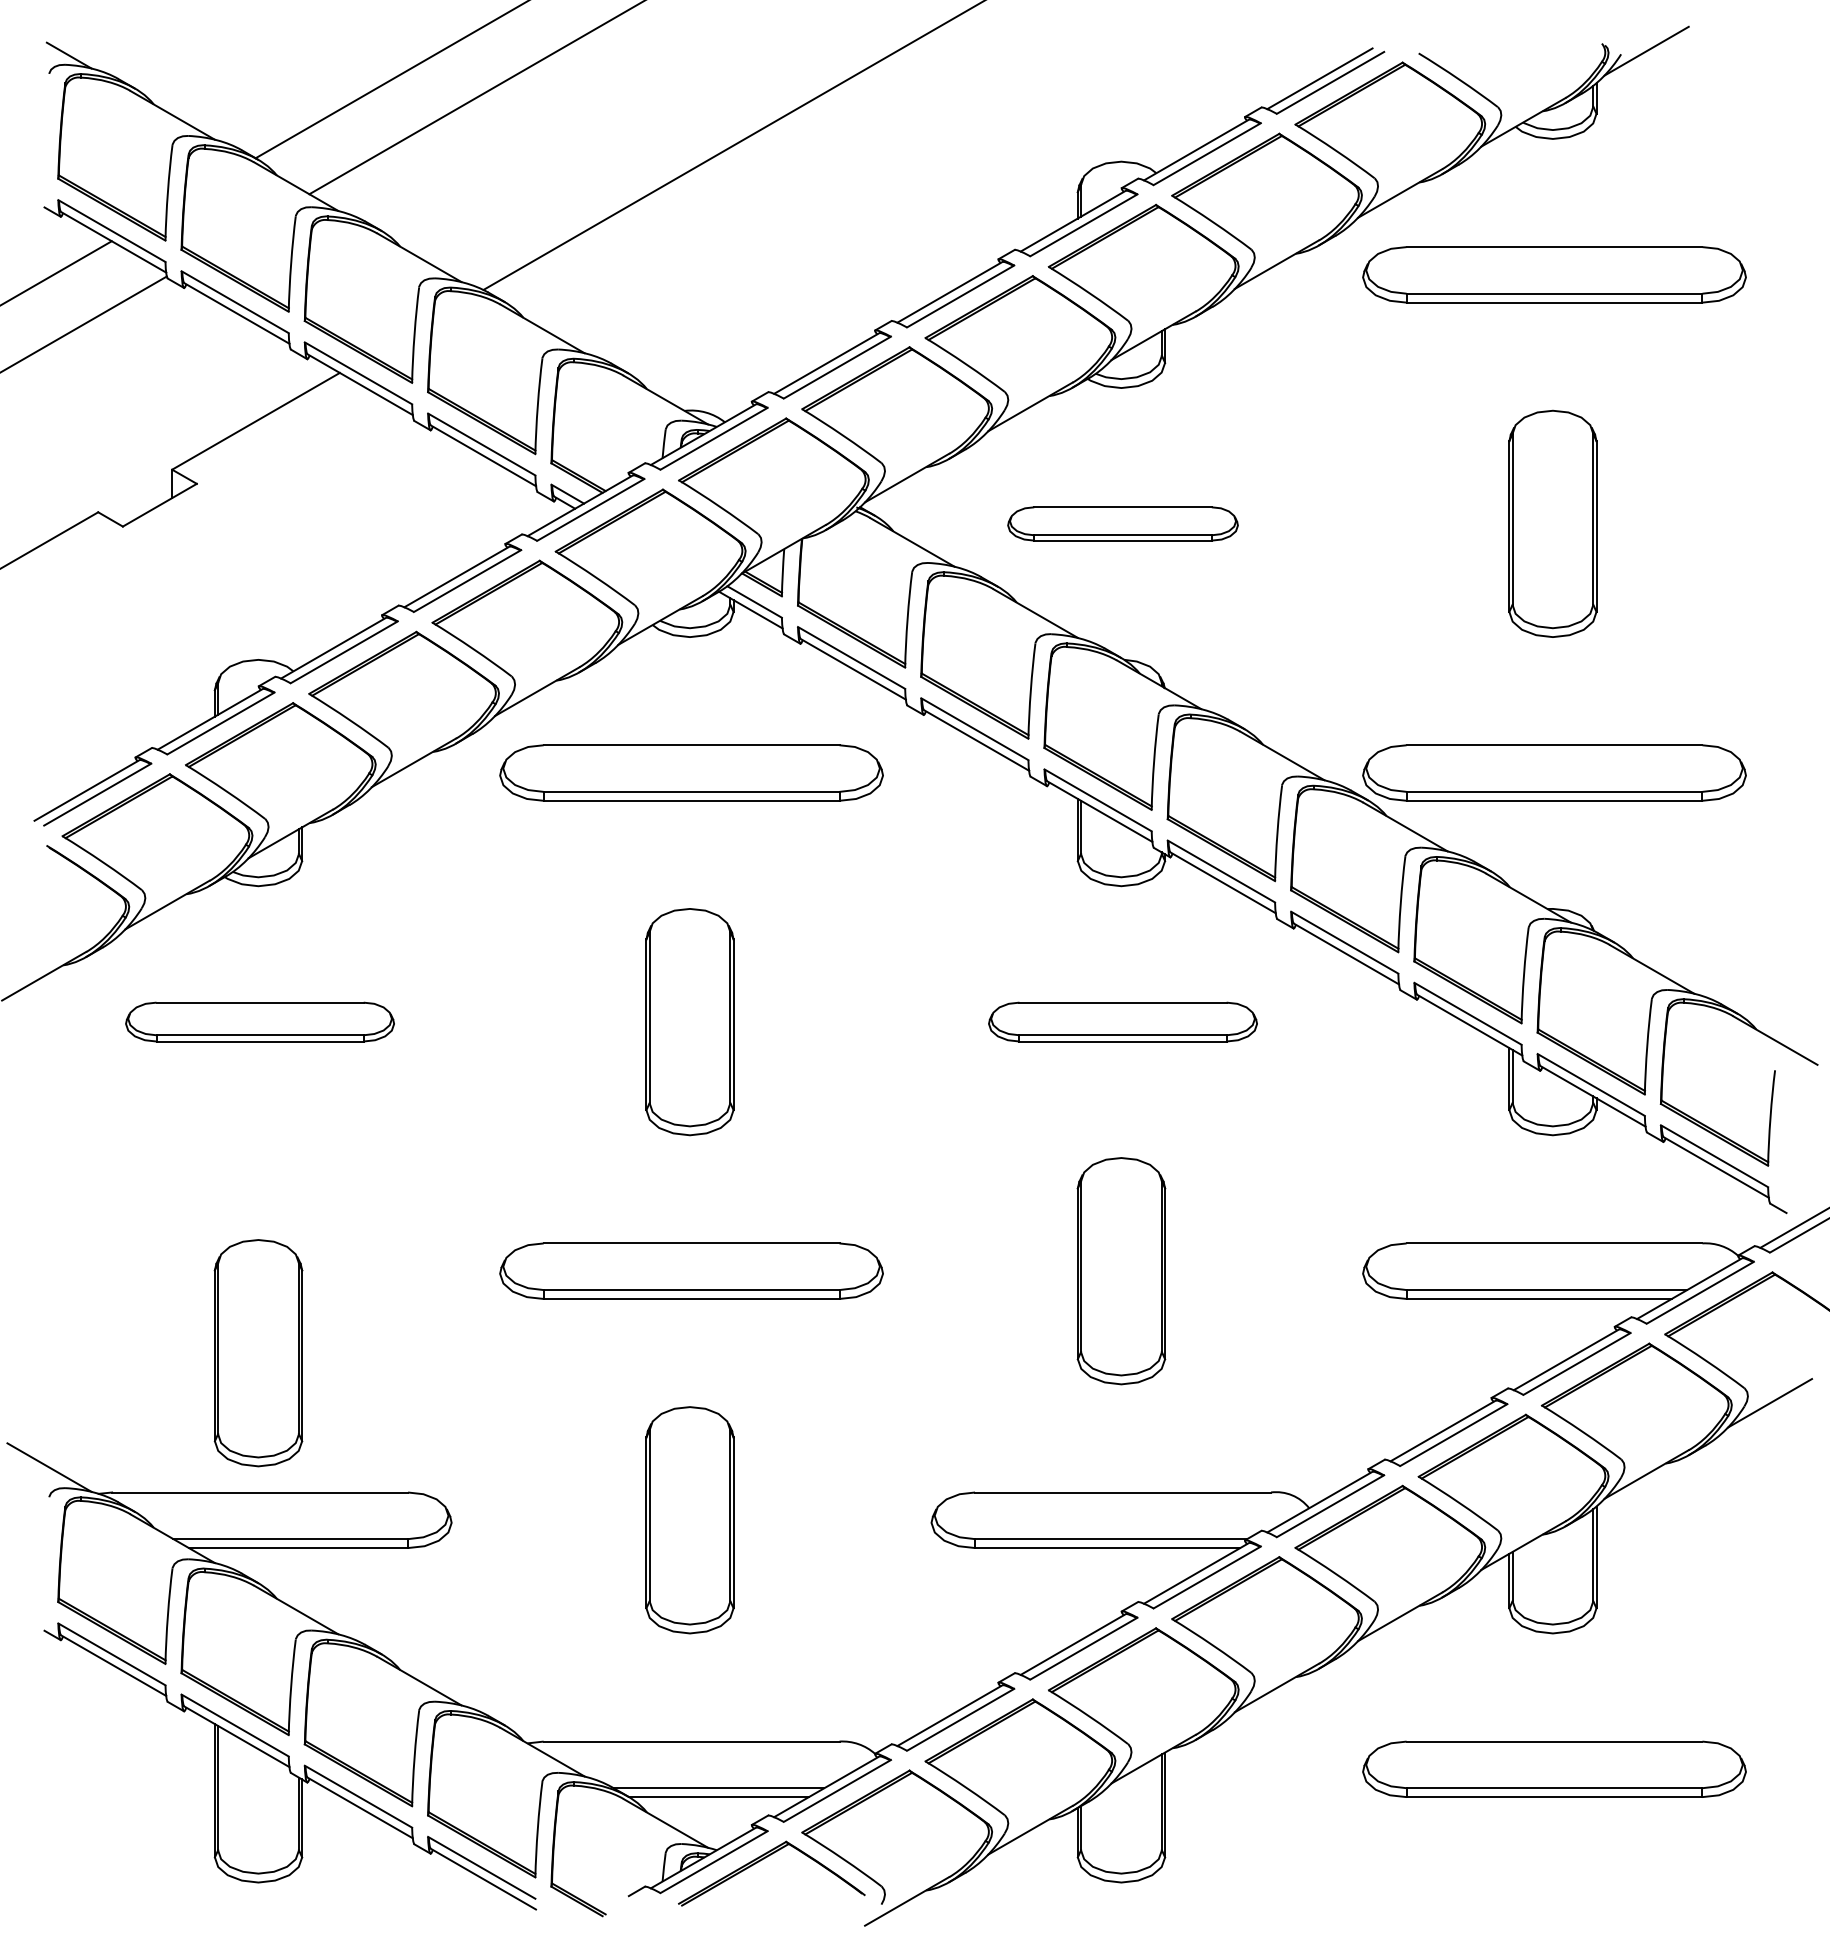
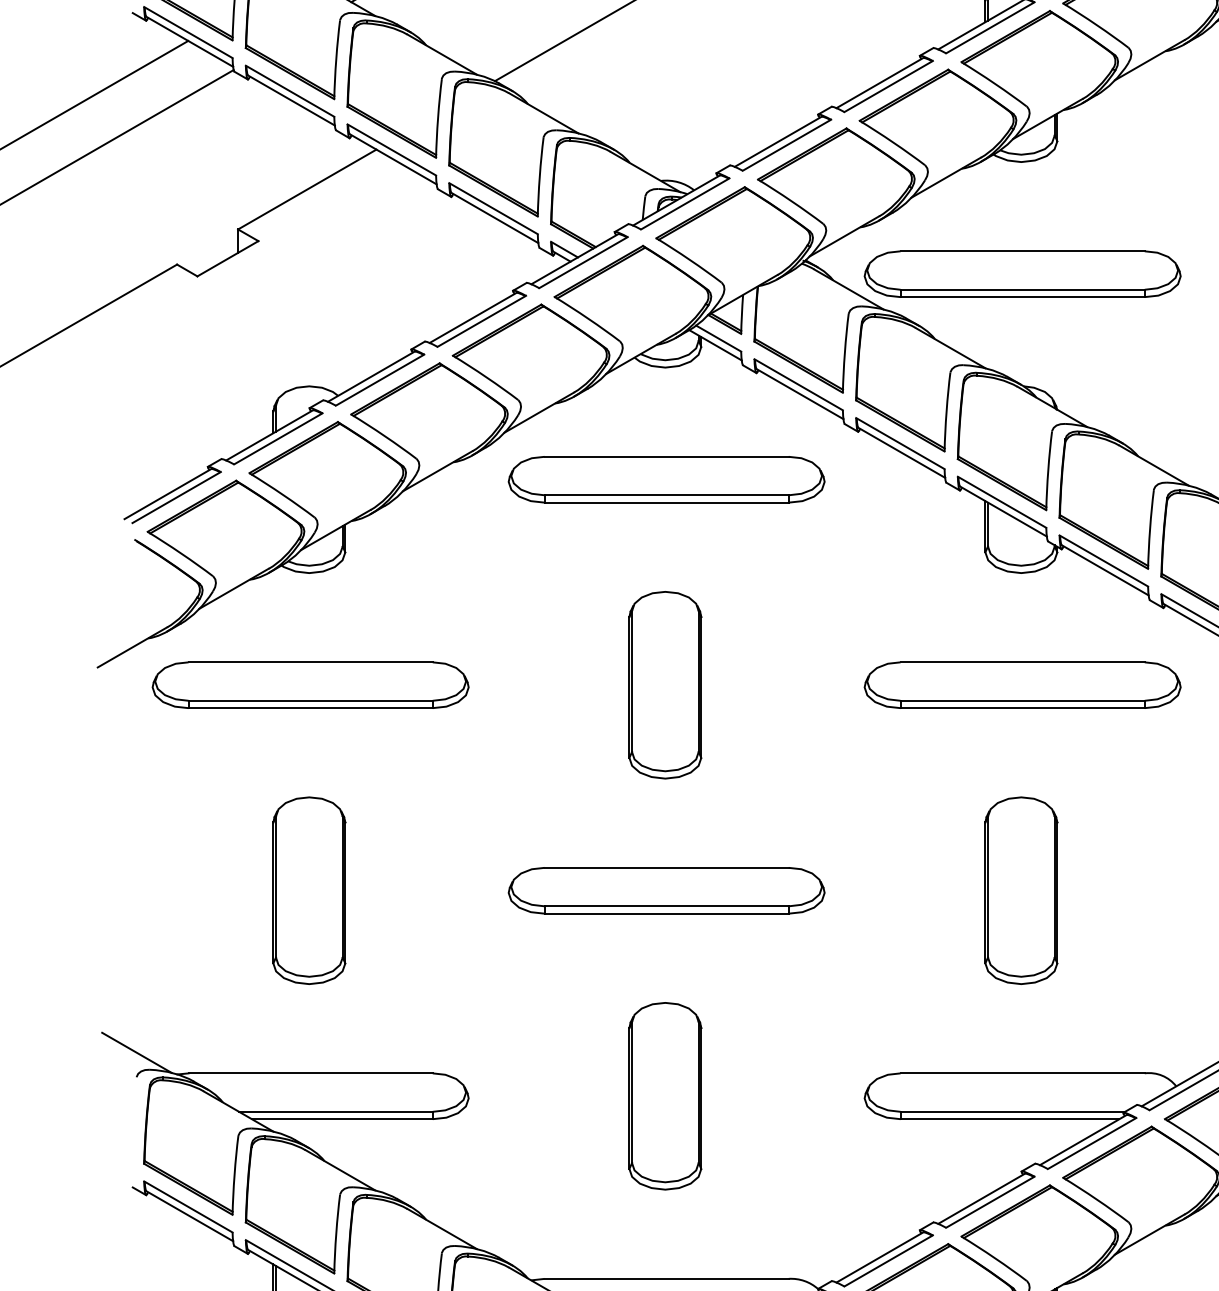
part: (1122, 523) -> (1022, 273), size x1.67
part: (259, 1021) -> (310, 684), size x1.43
part: (1122, 1021) -> (1022, 684), size x1.43
part: (258, 1353) -> (309, 891), moved

